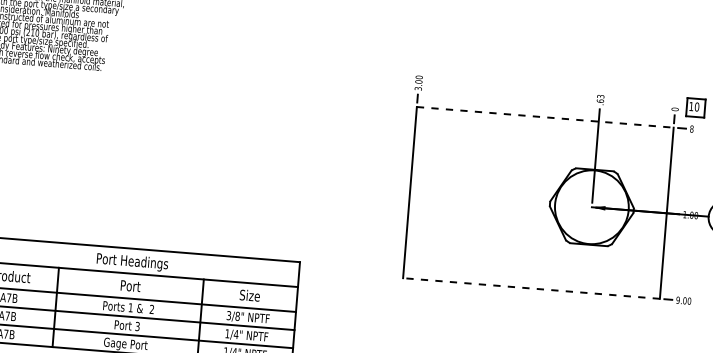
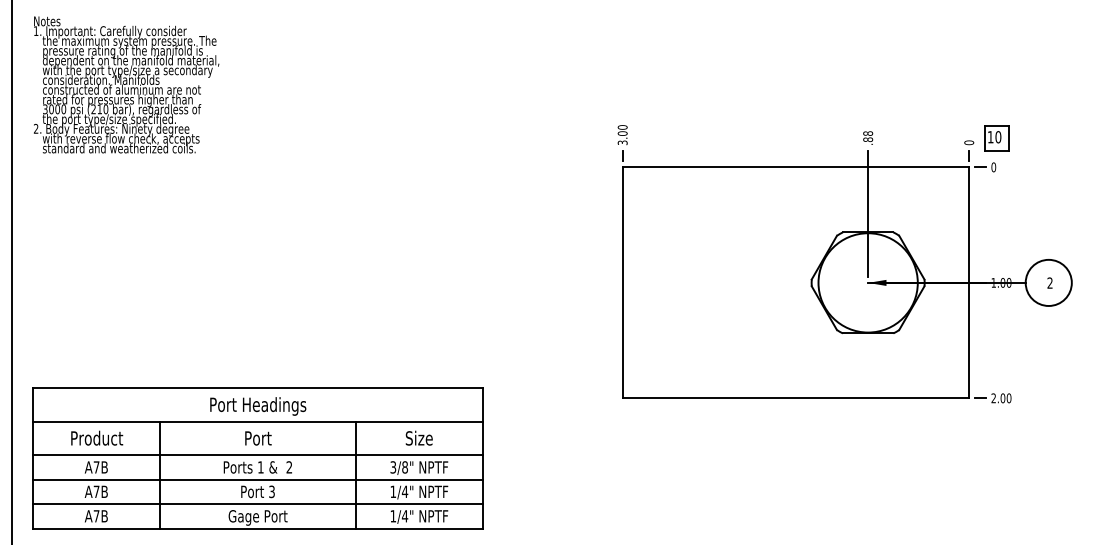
text: (600, 98) -> (868, 136), .63 -> .88
line: (545, 117) -> (796, 167), dashed -> solid
text: (691, 128) -> (993, 166), 8 -> 0
line: (531, 288) -> (795, 398), dashed -> solid
text: (677, 300) -> (993, 398), 9.00 -> 2.00

